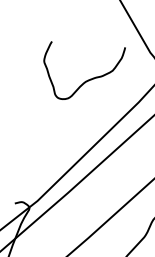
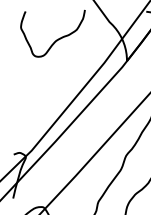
curve: (86, 80) -> (56, 39), moved

